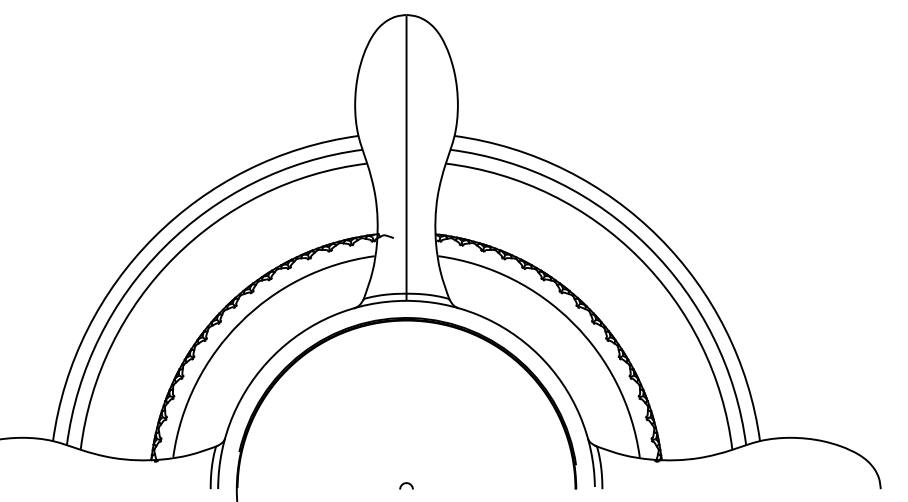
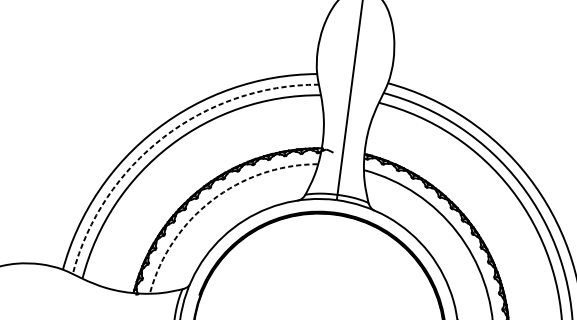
arc: (164, 247) -> (163, 137), solid -> dashed
arc: (240, 322) -> (212, 200), solid -> dashed

